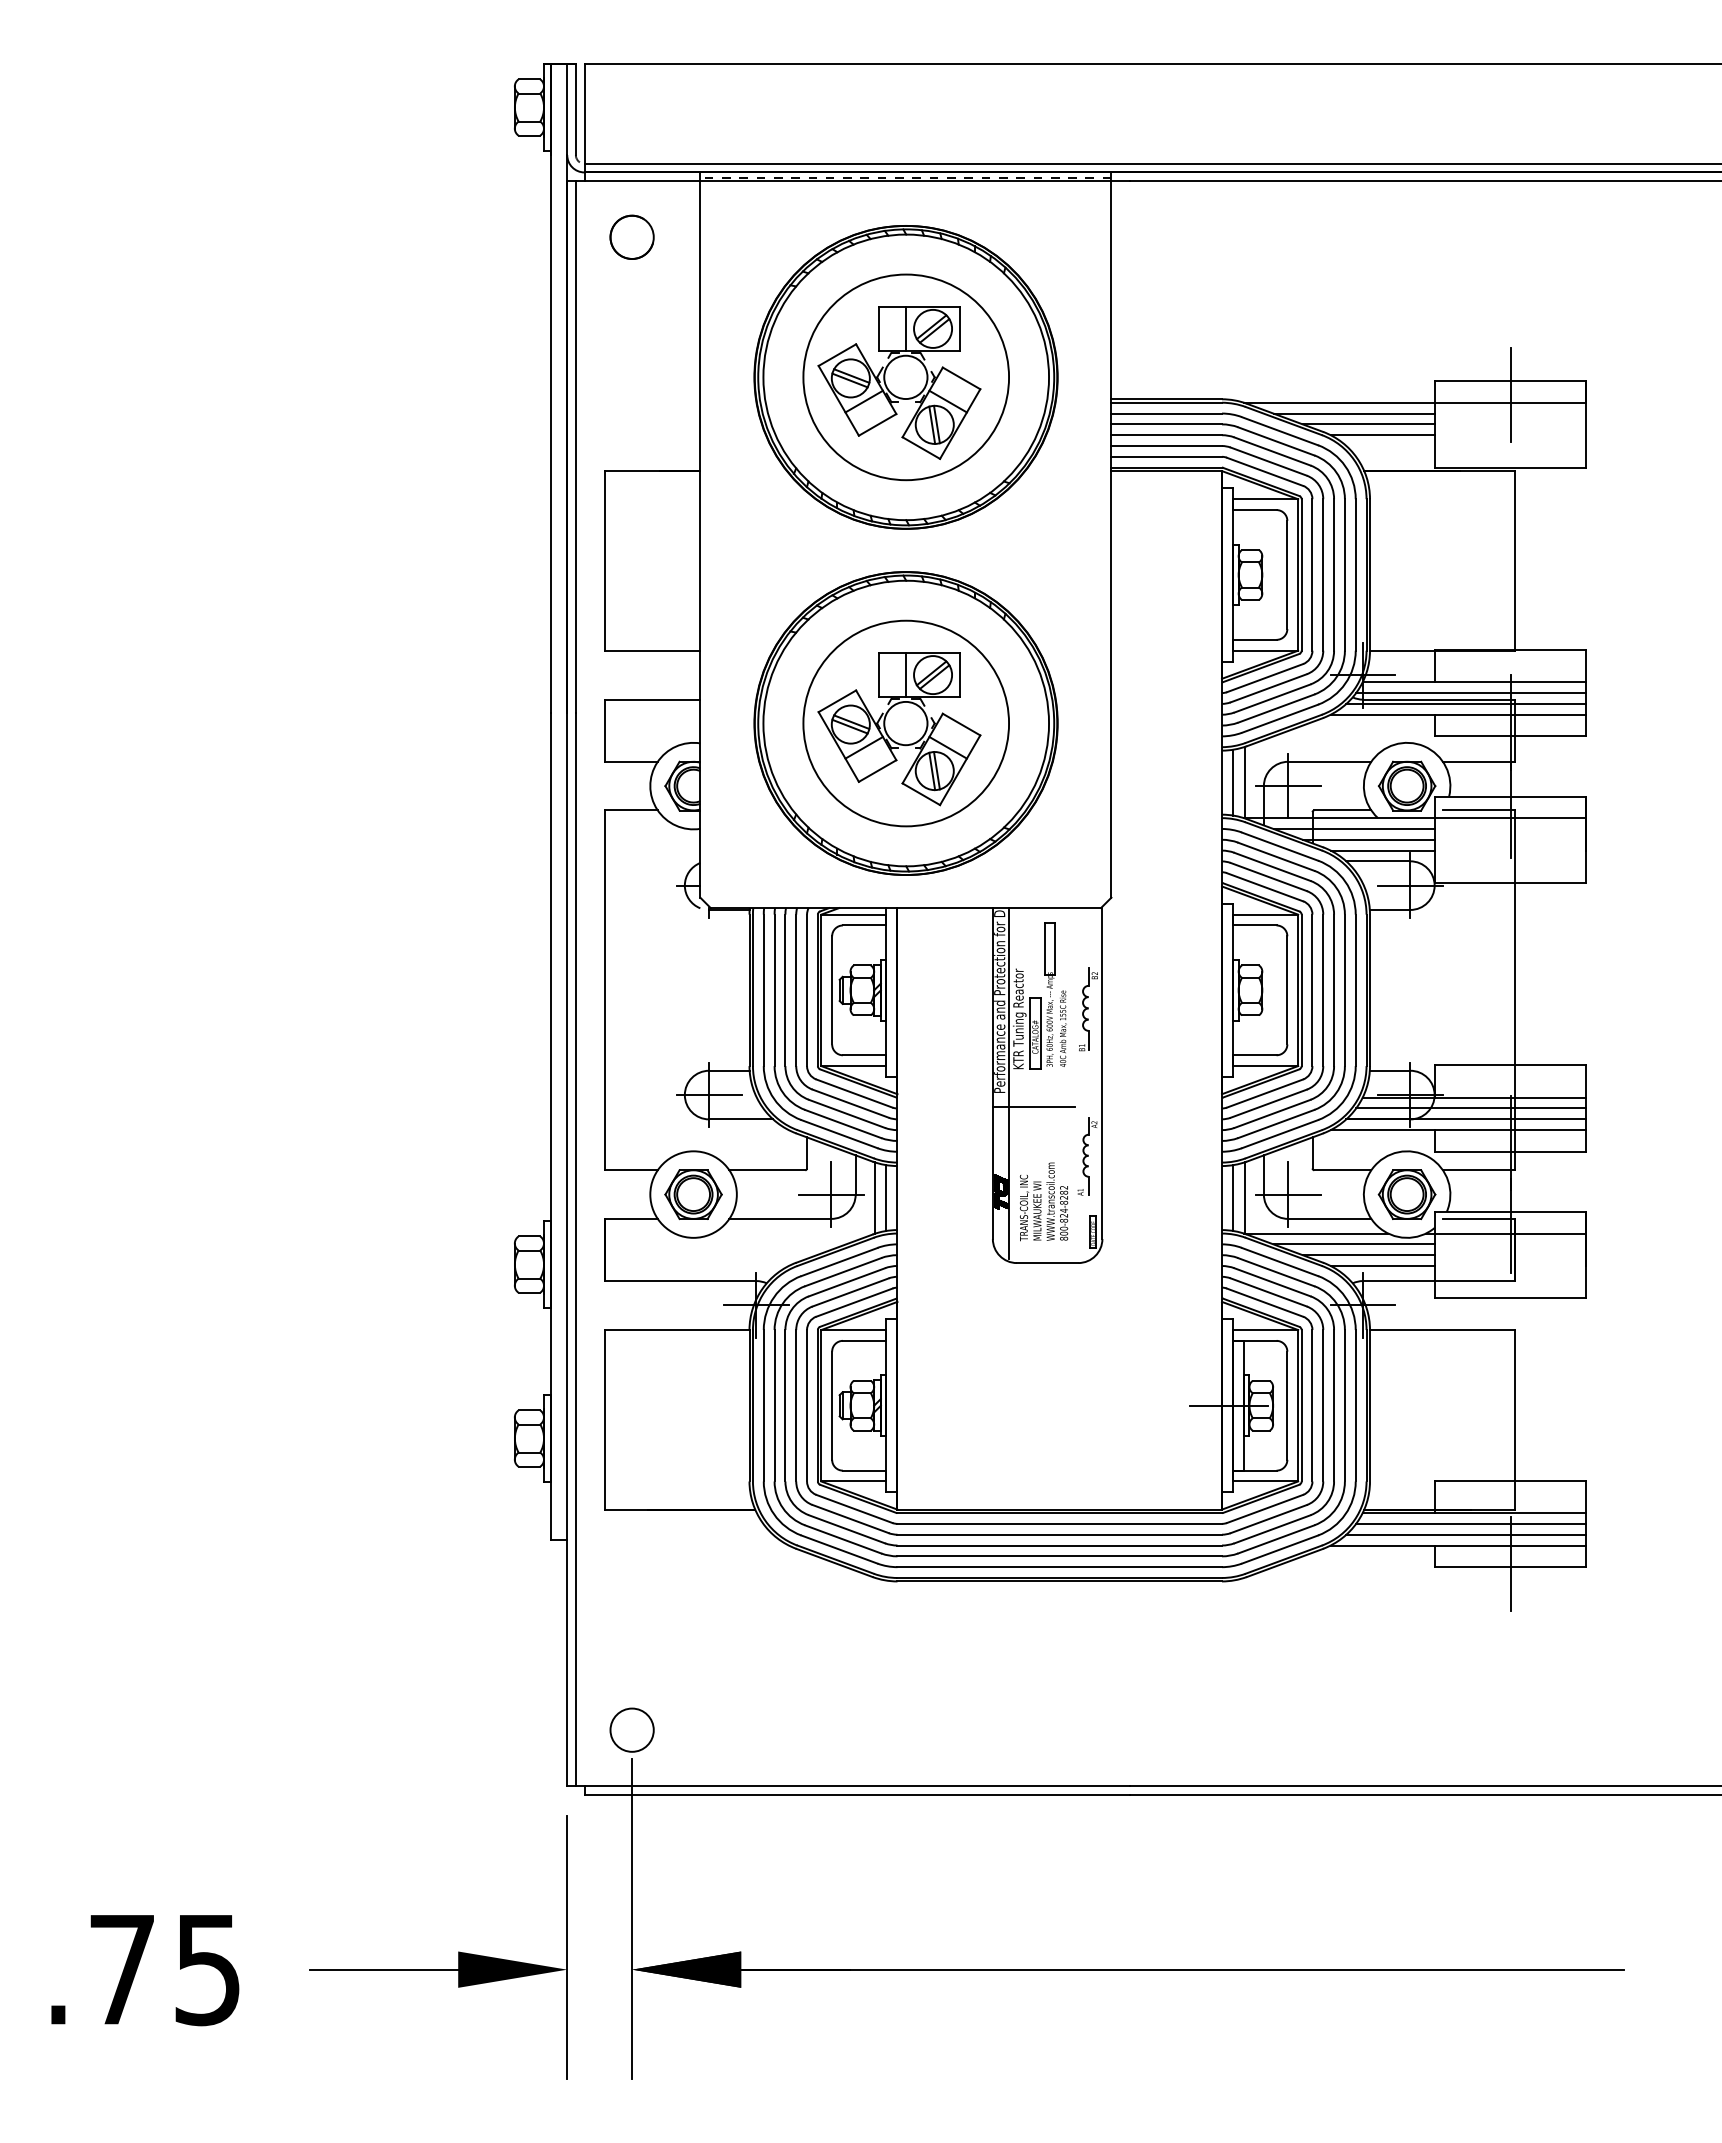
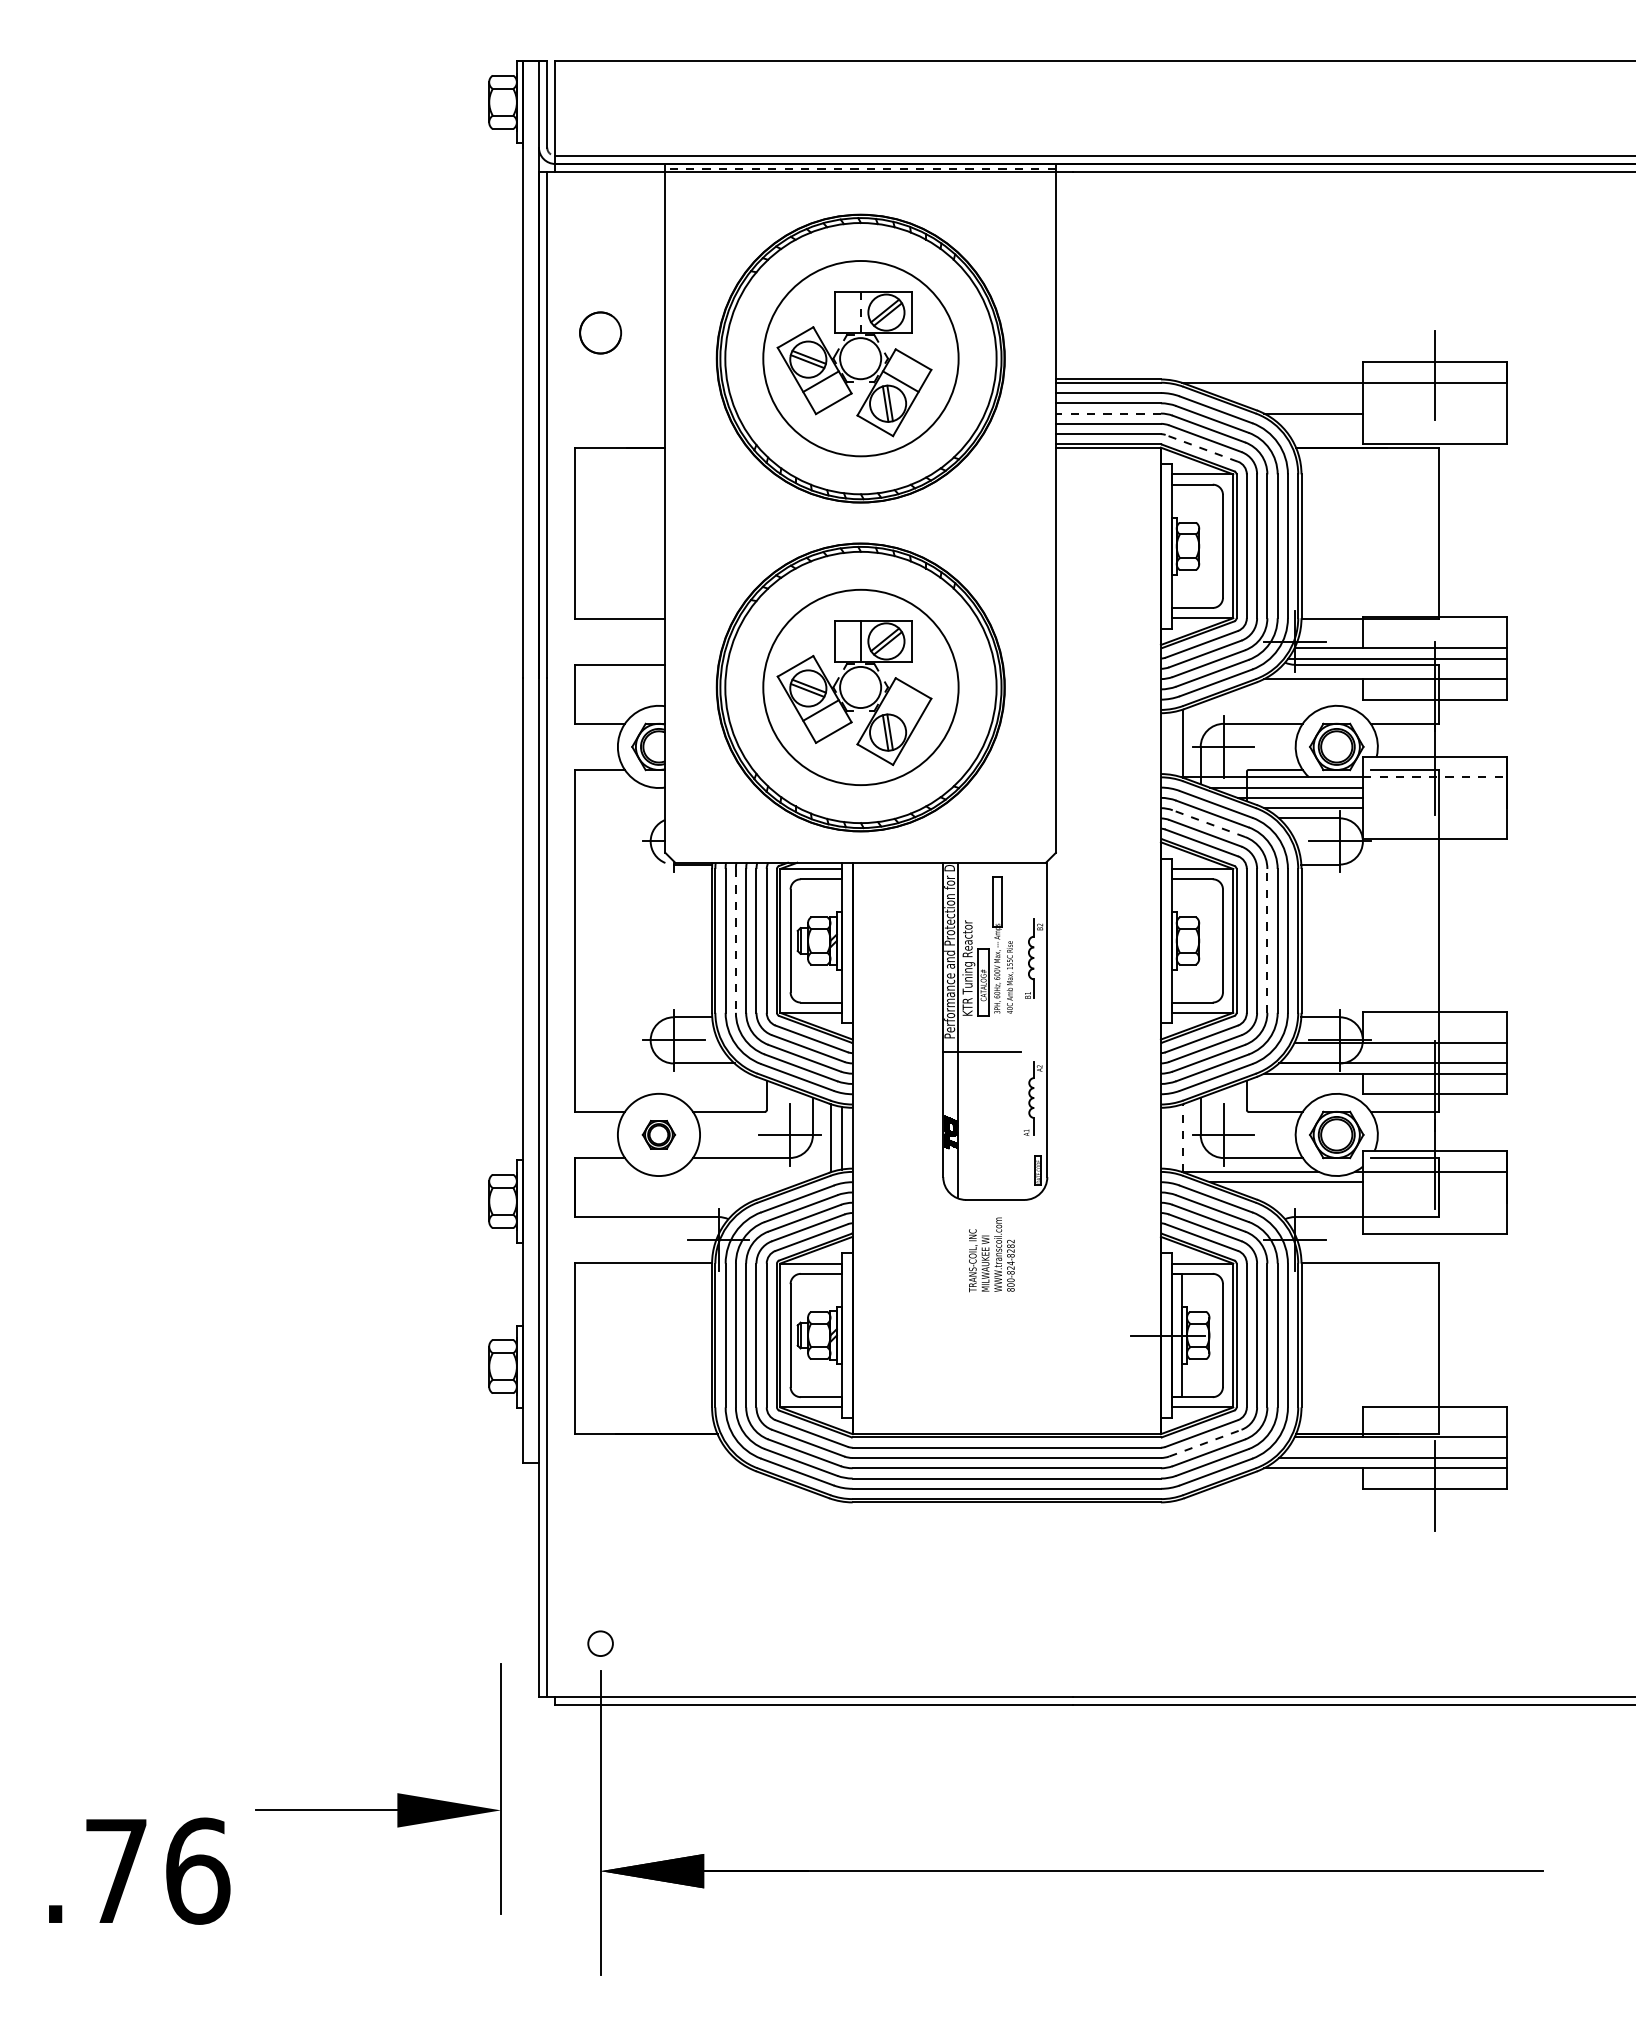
circle: (631, 236) -> (599, 332), moved
line: (906, 328) -> (861, 312), solid -> dashed
line: (1353, 413) -> (1285, 392), removed
line: (1368, 424) -> (1300, 403), removed
line: (1166, 435) -> (1108, 413), solid -> dashed
line: (1265, 471) -> (1202, 448), solid -> dashed
line: (1466, 703) -> (1393, 668), removed
line: (947, 747) -> (900, 710), removed
line: (1233, 782) -> (1171, 743), removed
line: (1510, 818) -> (1434, 777), solid -> dashed
line: (1272, 866) -> (1208, 823), solid -> dashed
line: (774, 990) -> (735, 941), solid -> dashed
line: (1334, 990) -> (1267, 941), solid -> dashed
line: (1471, 1108) -> (1397, 1053), removed
part: (693, 1194) -> (658, 1134), size x0.6
line: (1233, 1198) -> (1171, 1138), removed
line: (1244, 1198) -> (1182, 1138), solid -> dashed
text: (1043, 1201) -> (991, 1254), moved
line: (1368, 1255) -> (1300, 1192), removed
line: (1382, 1266) -> (1313, 1203), removed
line: (1268, 1519) -> (1205, 1443), solid -> dashed
line: (1471, 1523) -> (1397, 1447), removed
circle: (631, 1729) -> (599, 1643), size x0.6
part: (458, 1951) -> (397, 1793), moved
text: (208, 1969) -> (198, 1871), .75 -> .76

